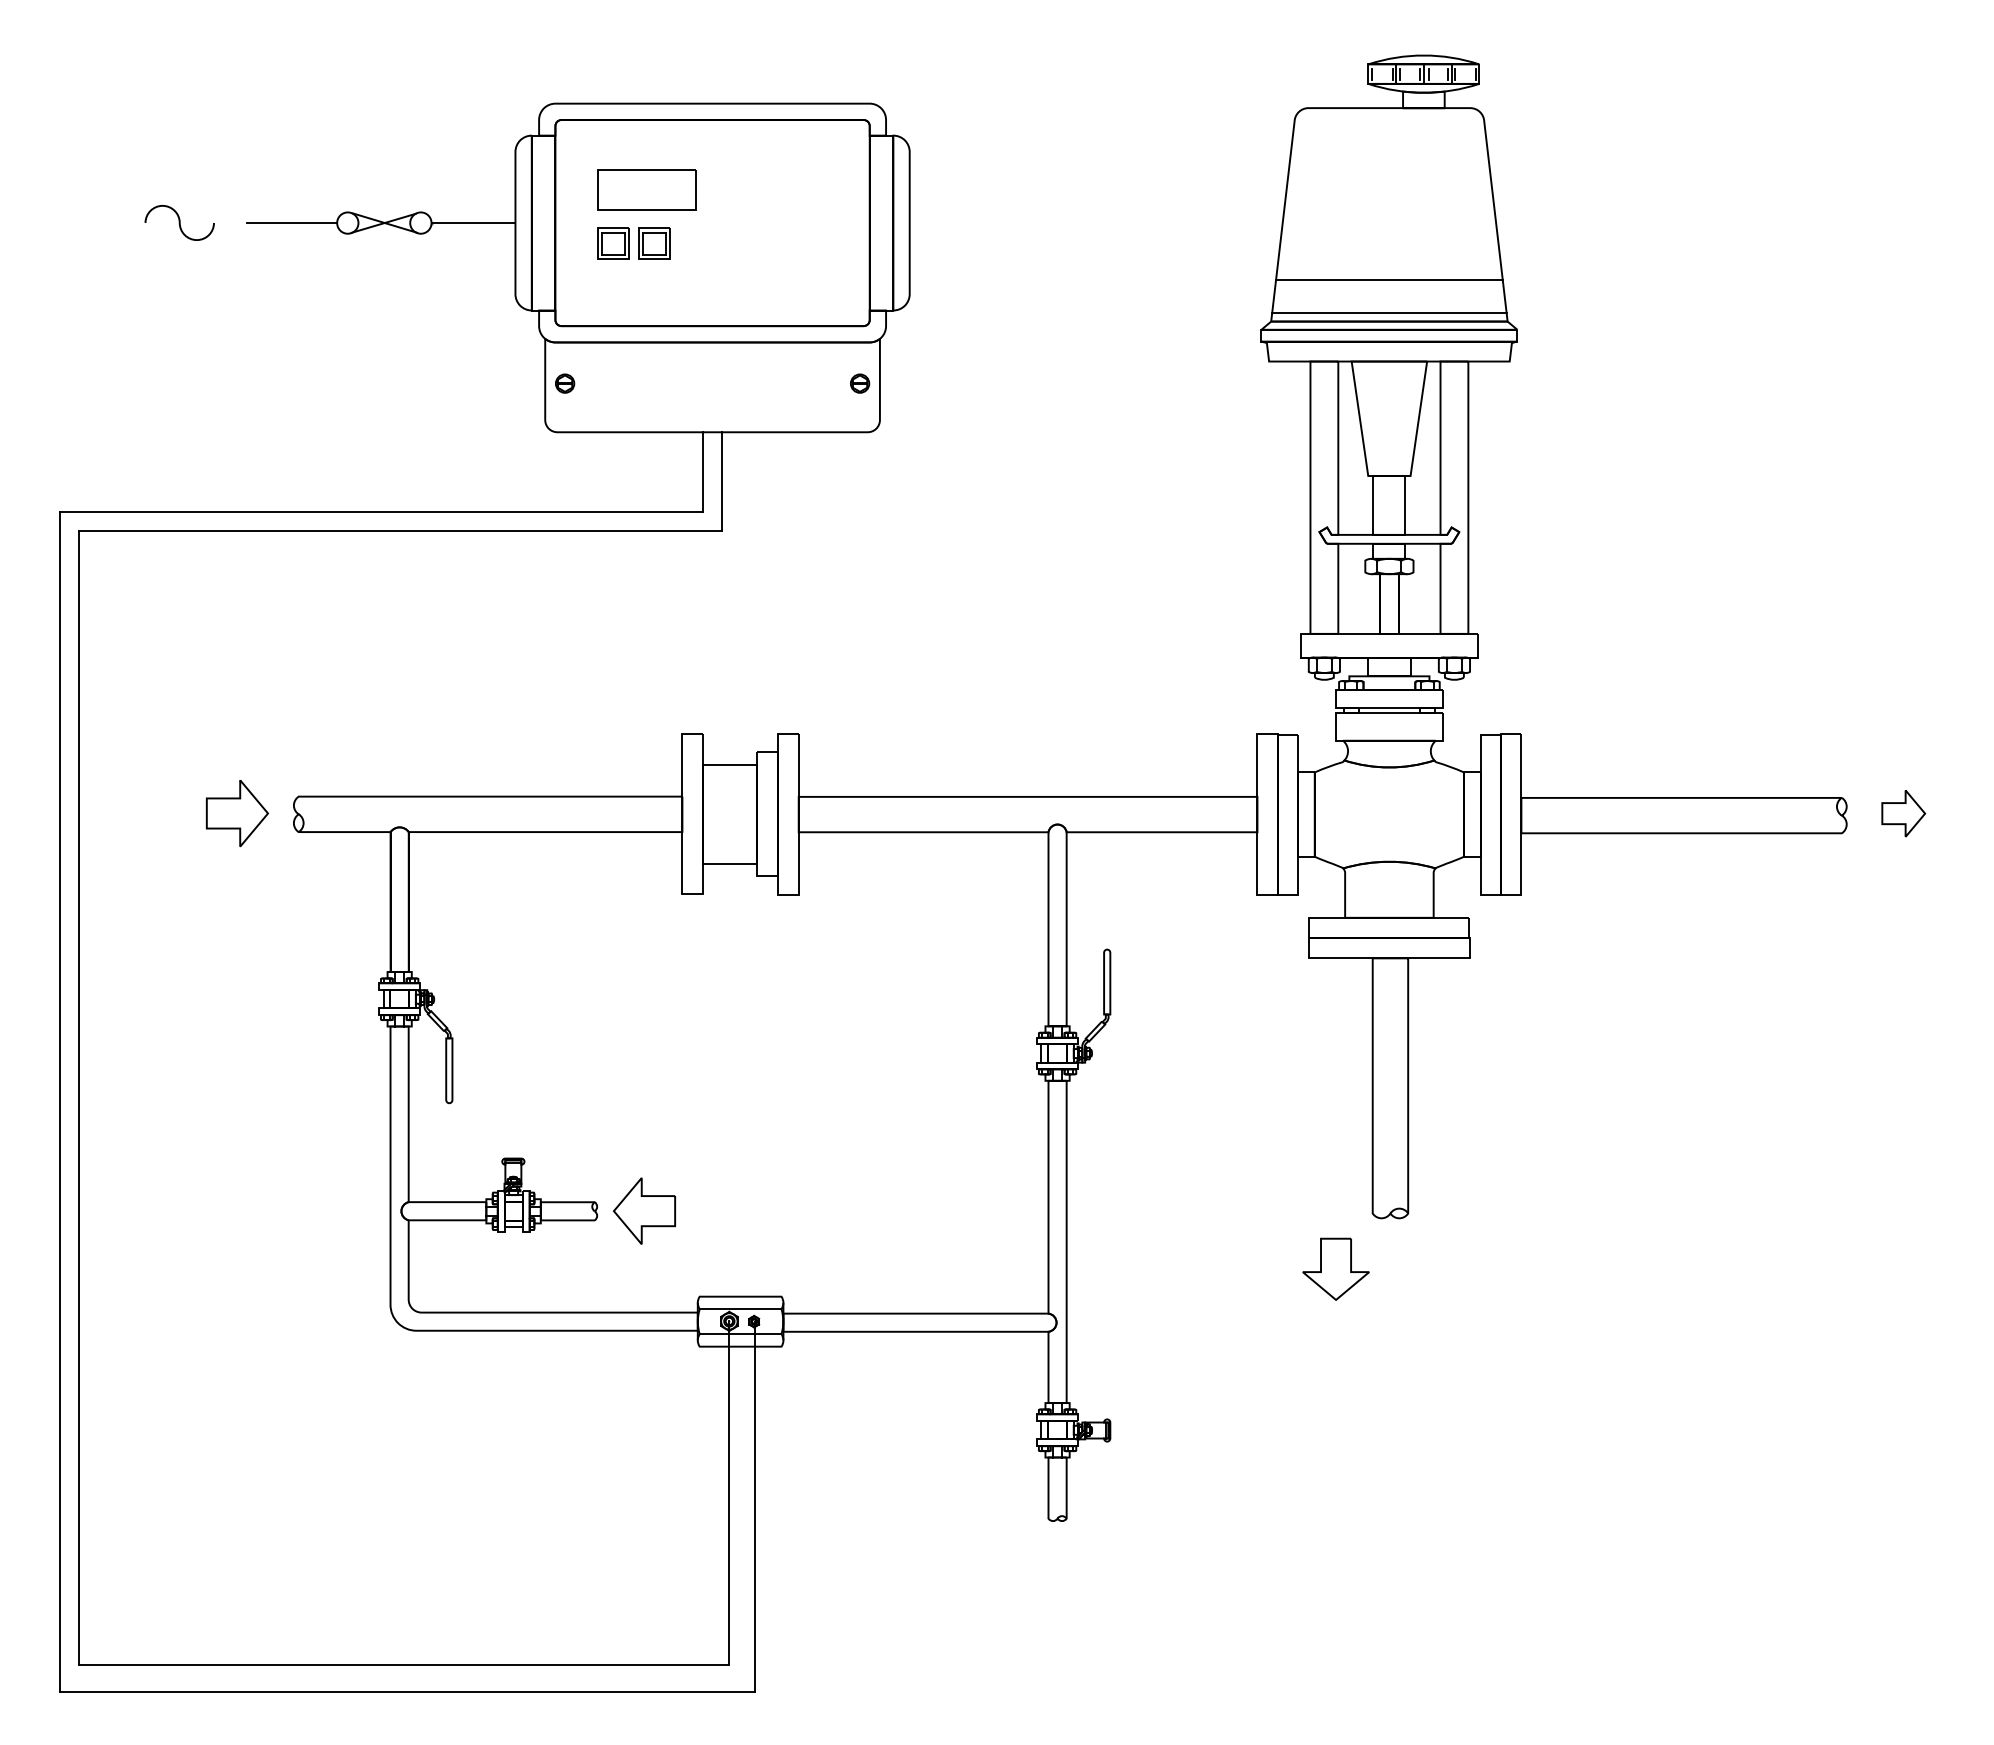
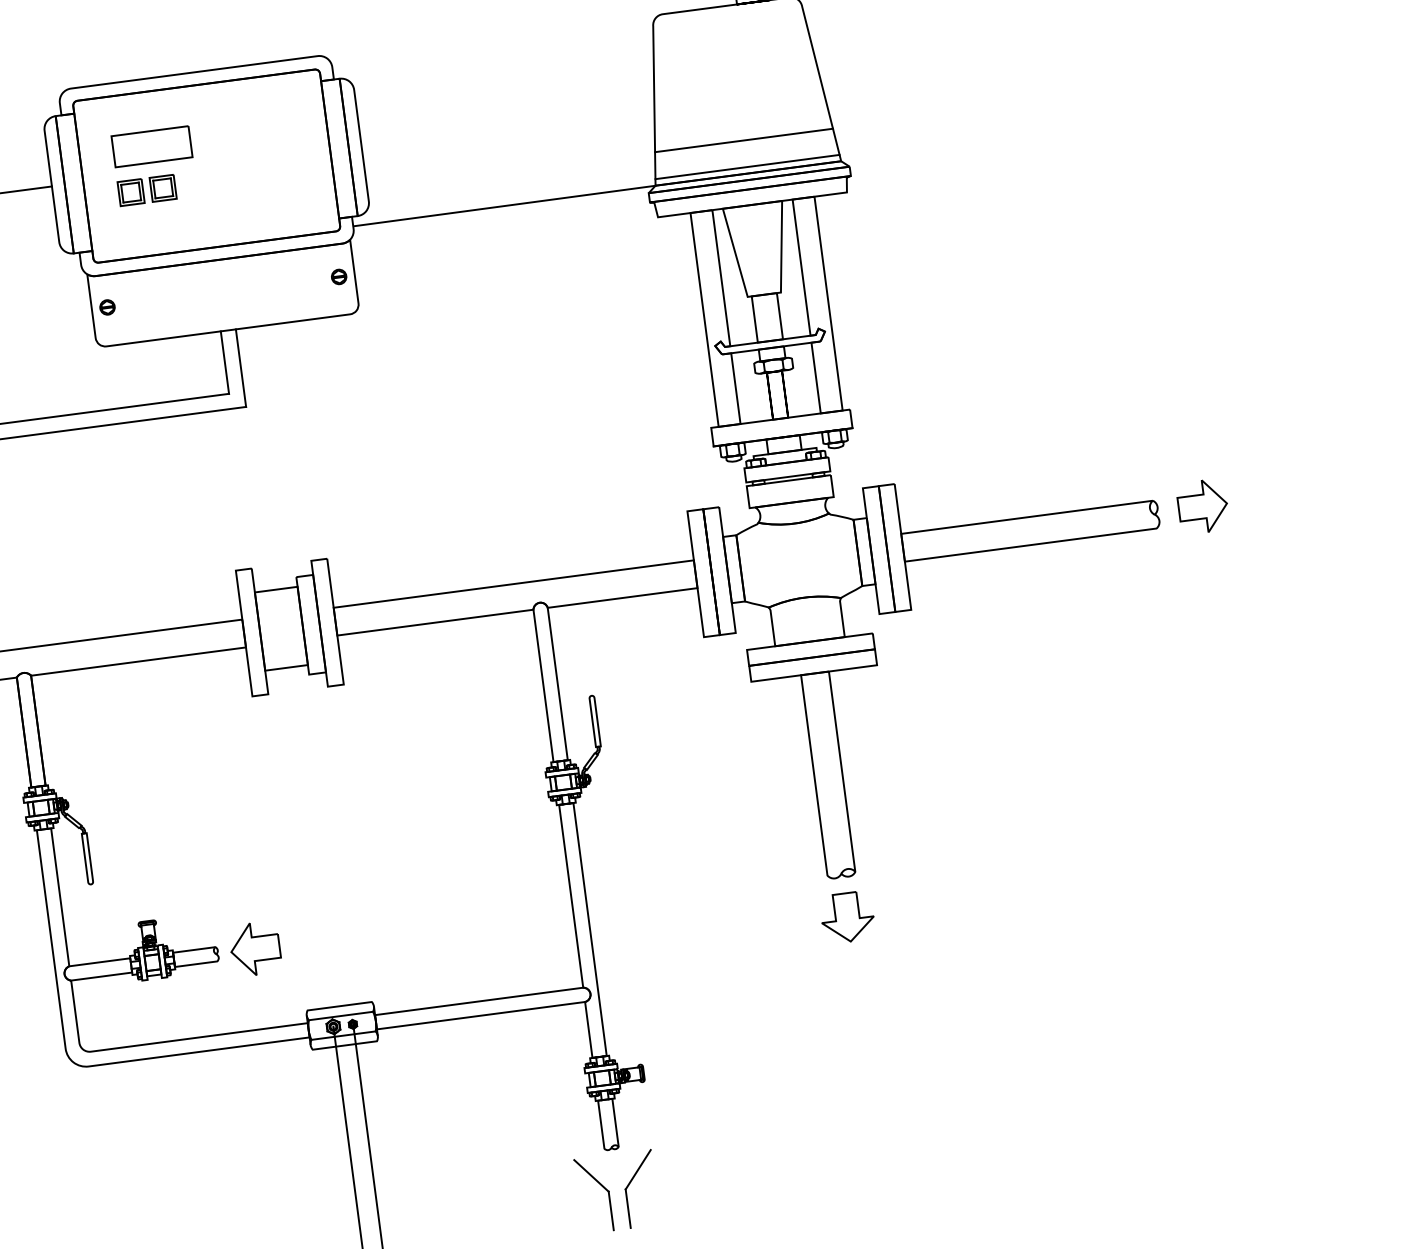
line: (1078, 321) -> (504, 205), added
part: (1903, 813) -> (1202, 506), size x1.43
part: (1335, 1268) -> (847, 916), moved
part: (1076, 1565) -> (631, 1182), added
part: (1039, 1566) -> (602, 1187), added

